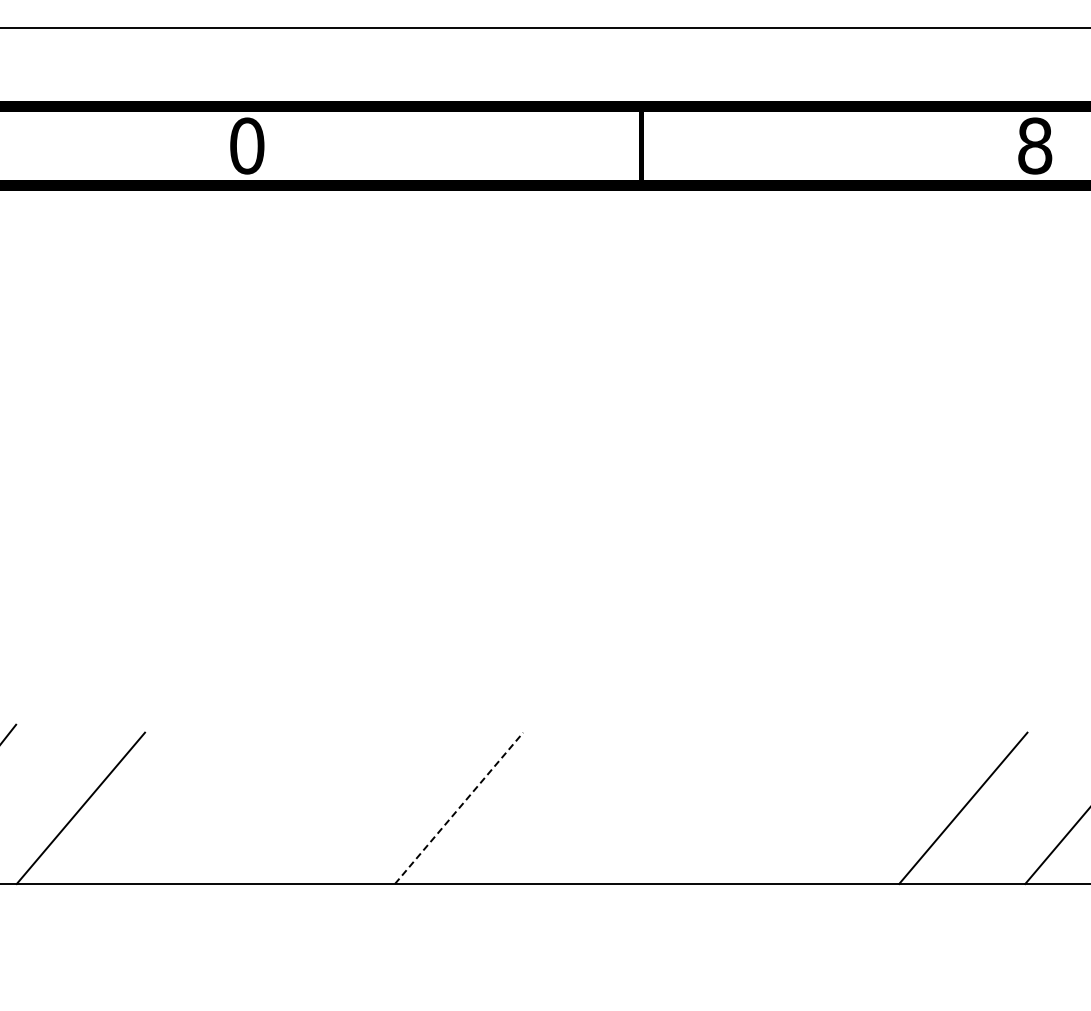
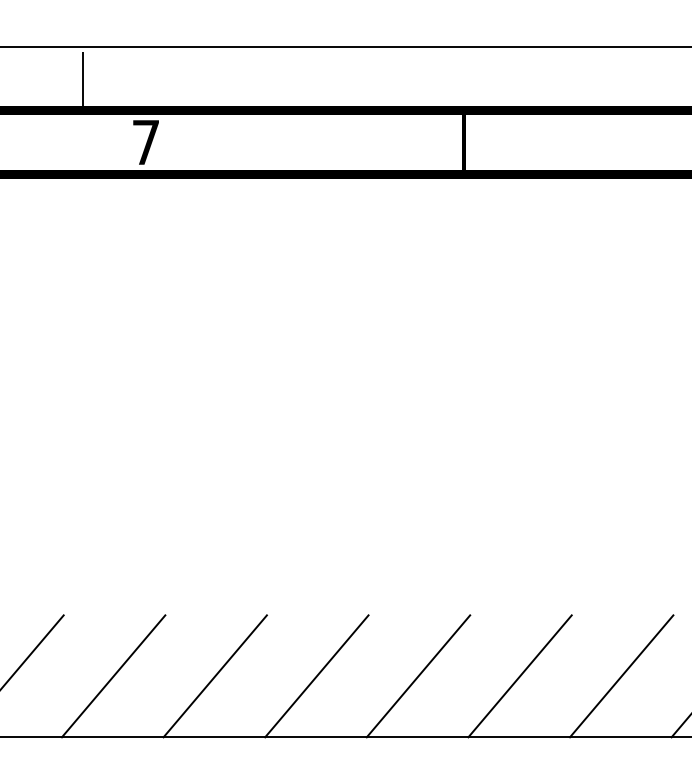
line: (168, 66) -> (82, 78), added
text: (247, 145) -> (146, 142), 0 -> 7
line: (459, 807) -> (317, 675), dashed -> solid
line: (206, 808) -> (113, 676), added
line: (332, 808) -> (214, 676), added
line: (585, 808) -> (418, 676), added
line: (711, 808) -> (520, 676), added
line: (837, 808) -> (621, 676), added

